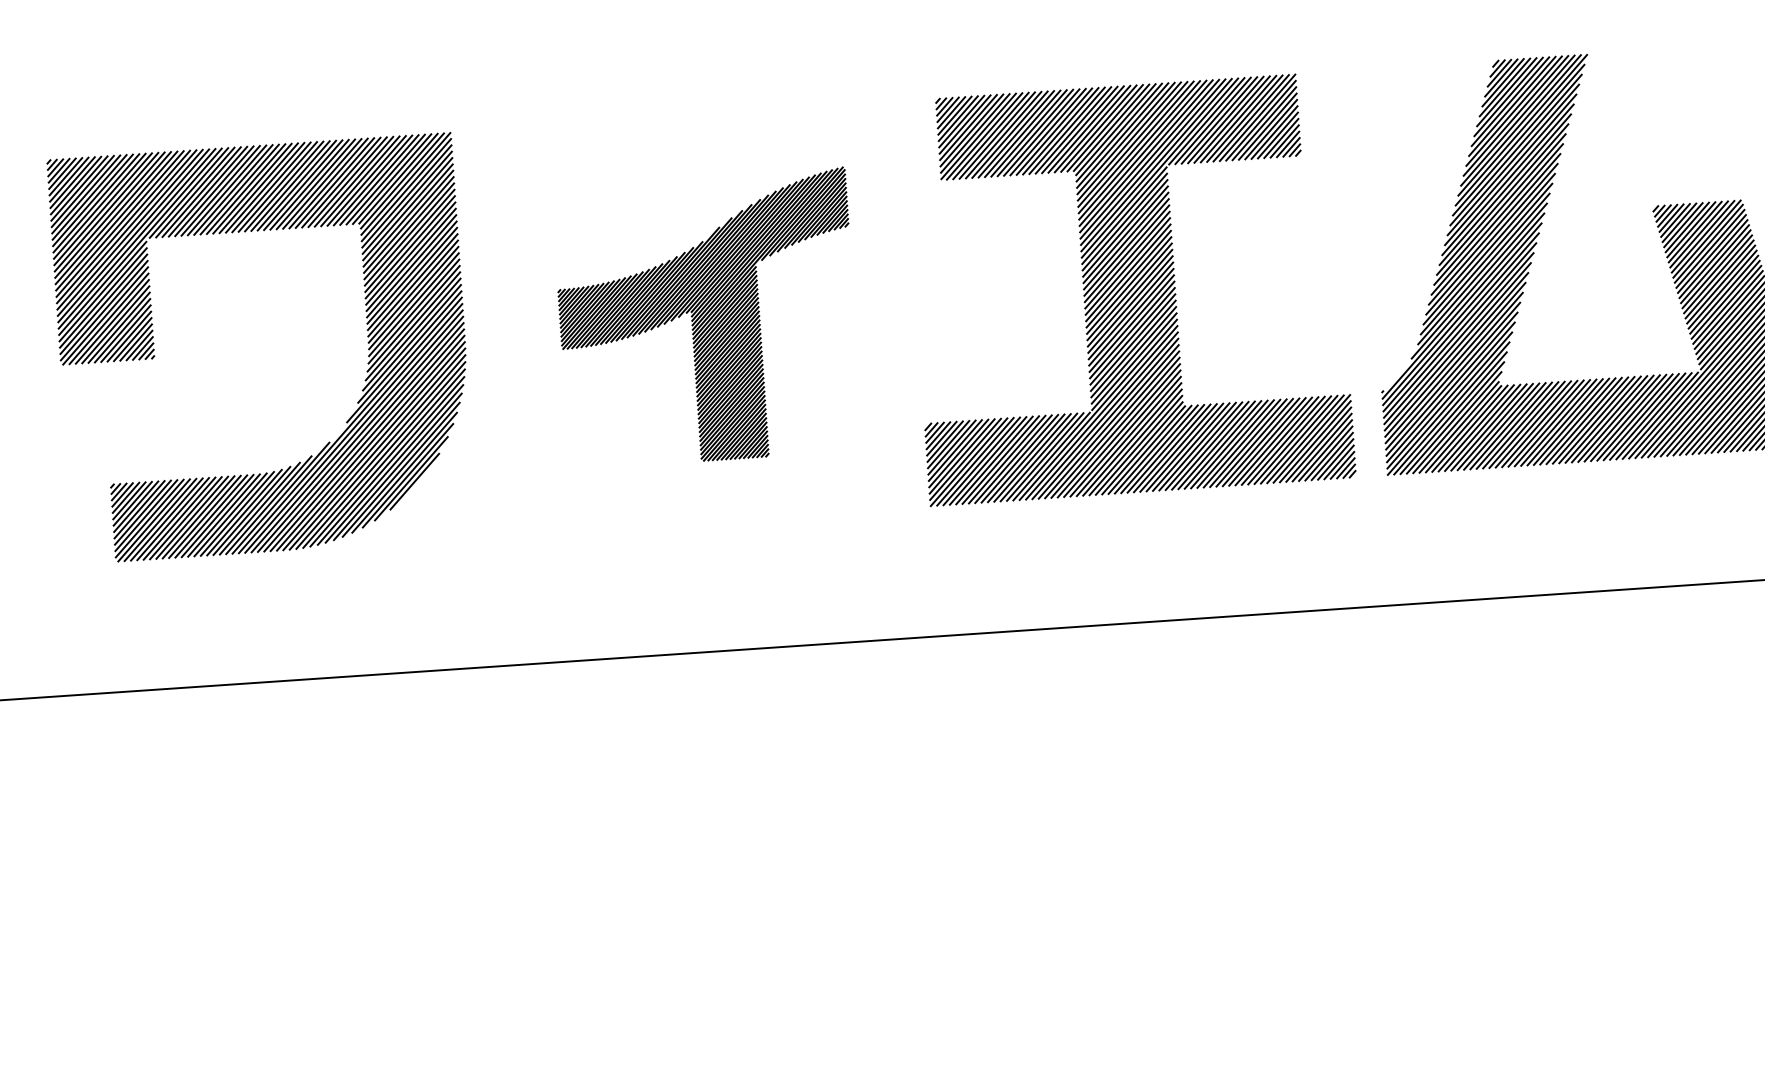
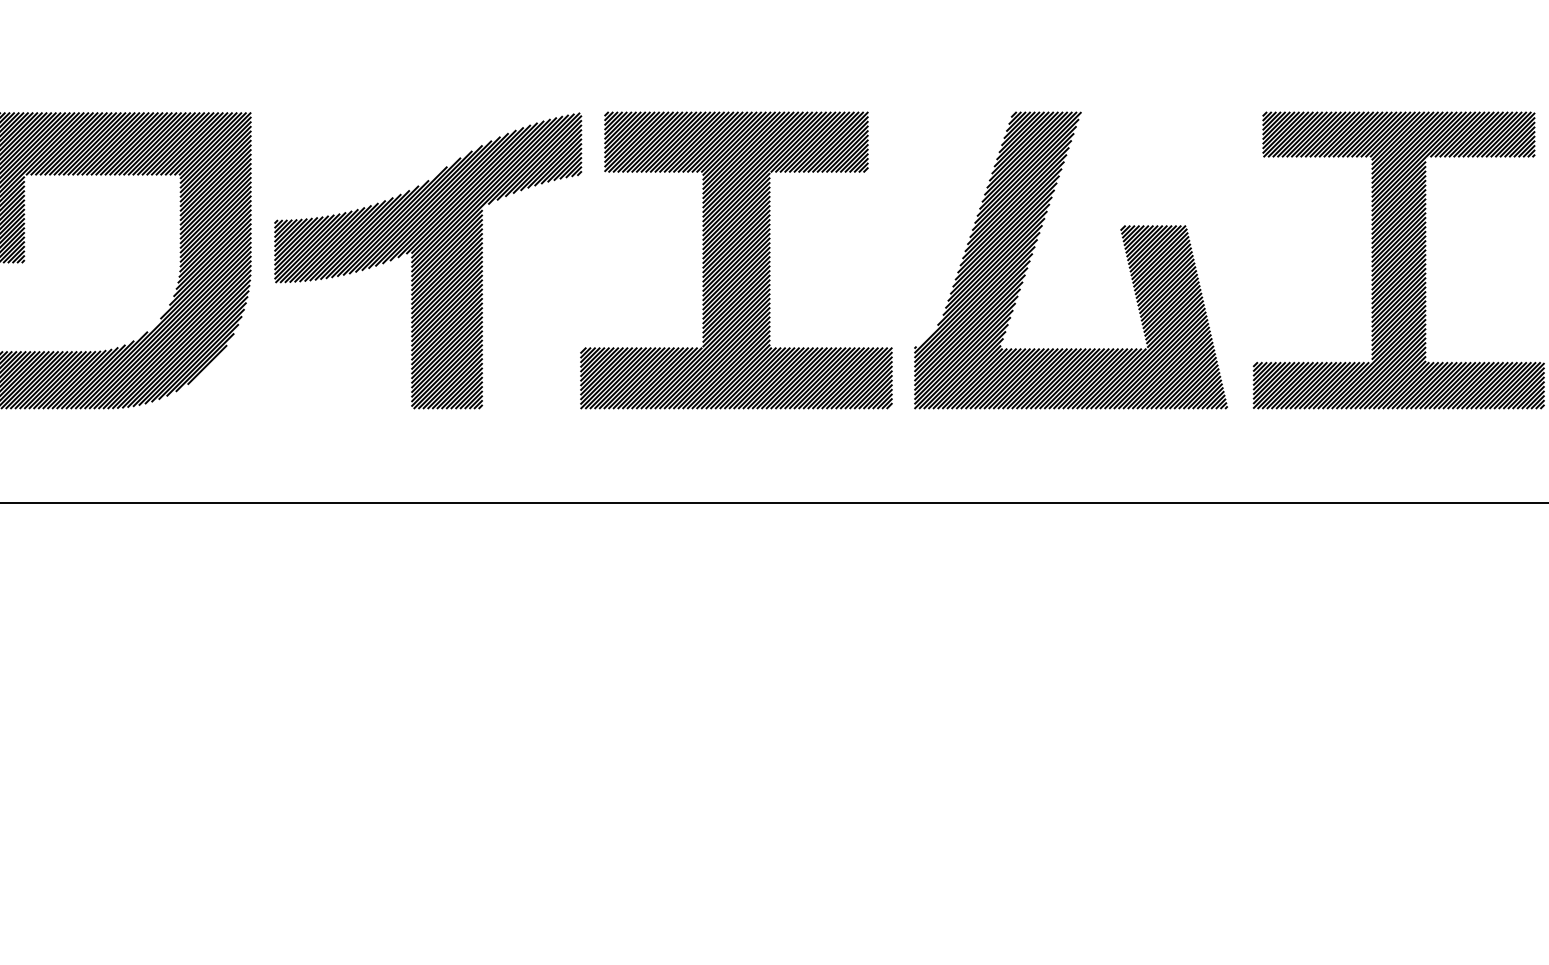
part: (707, 318) -> (428, 260), size x1.43

